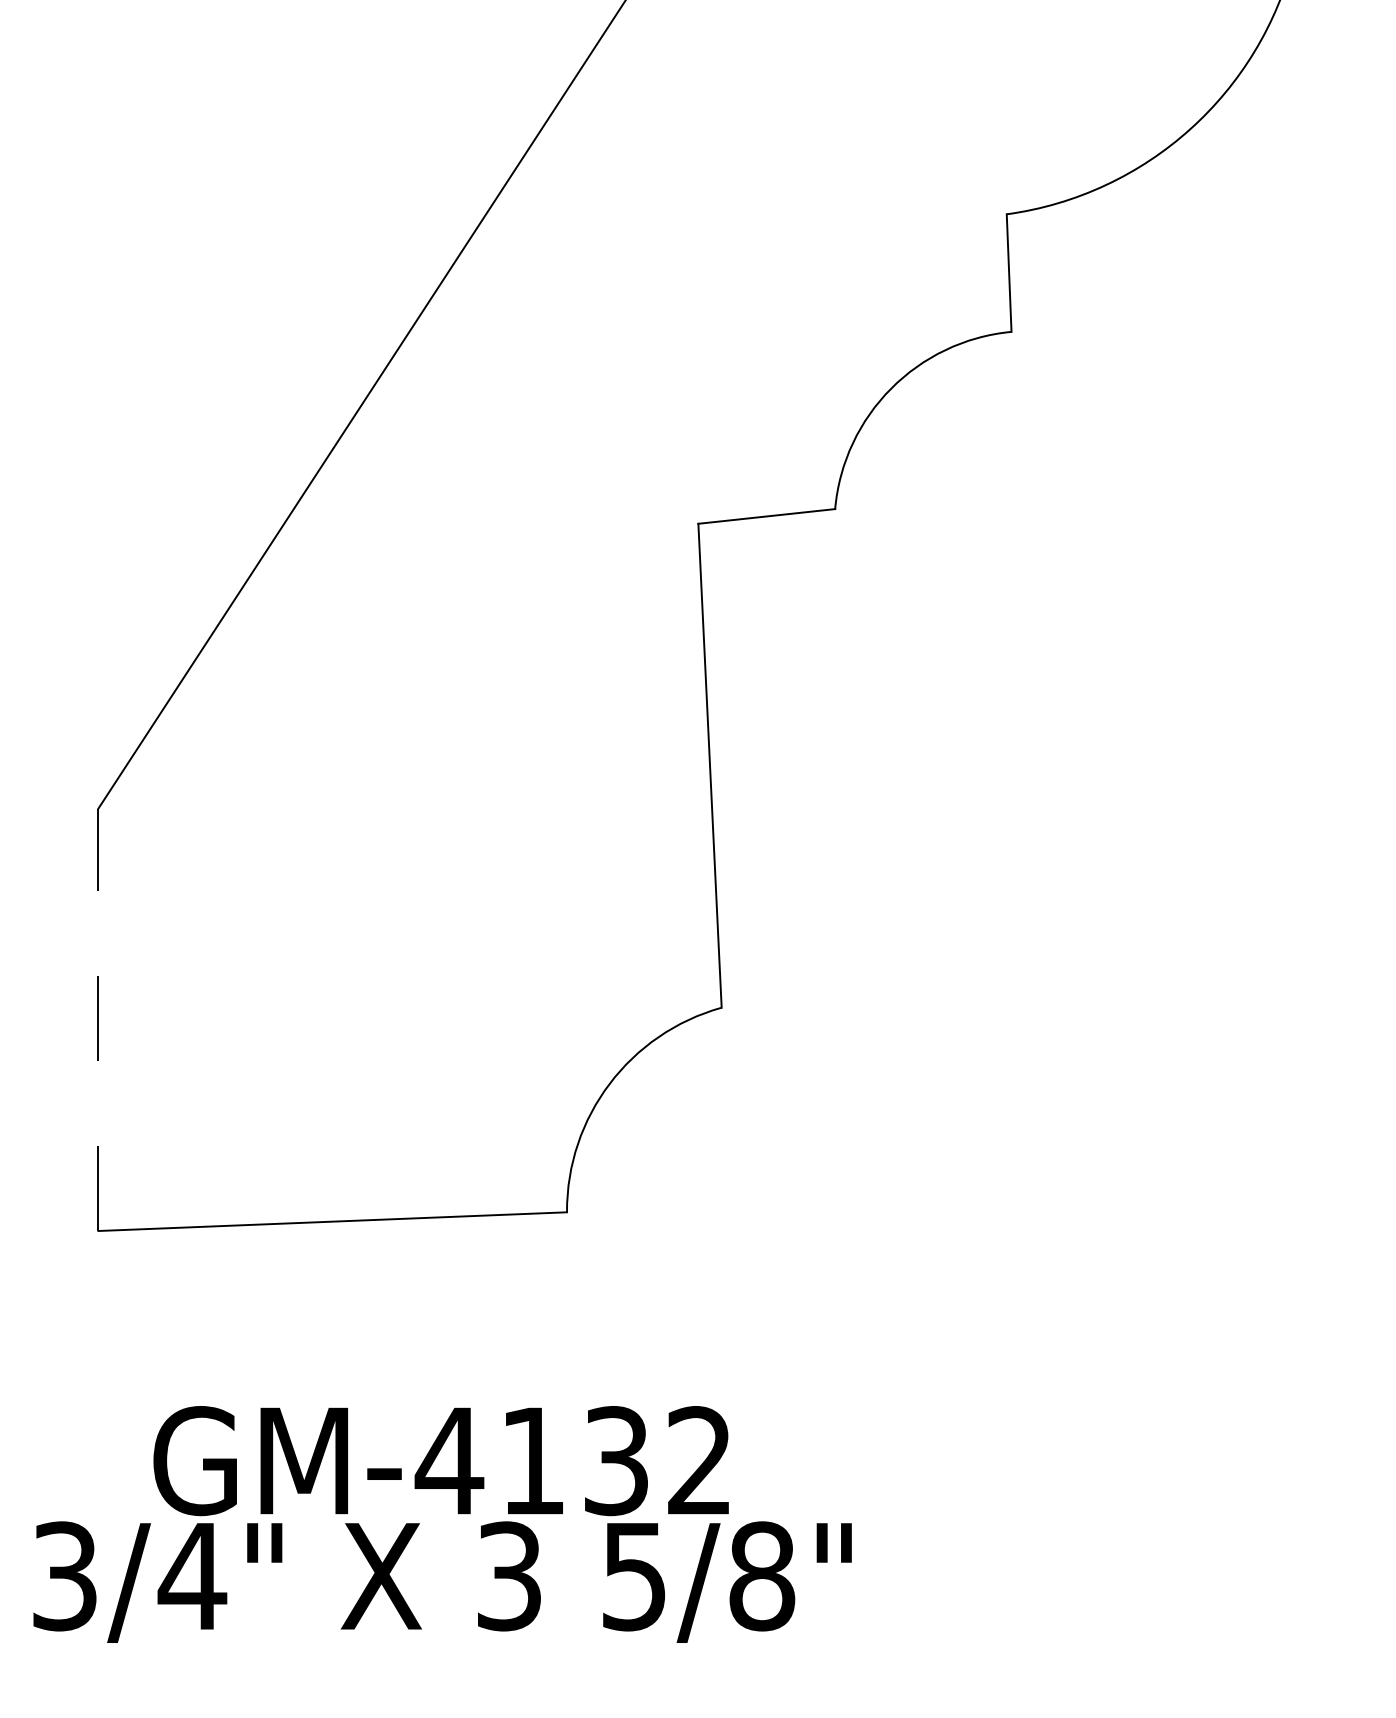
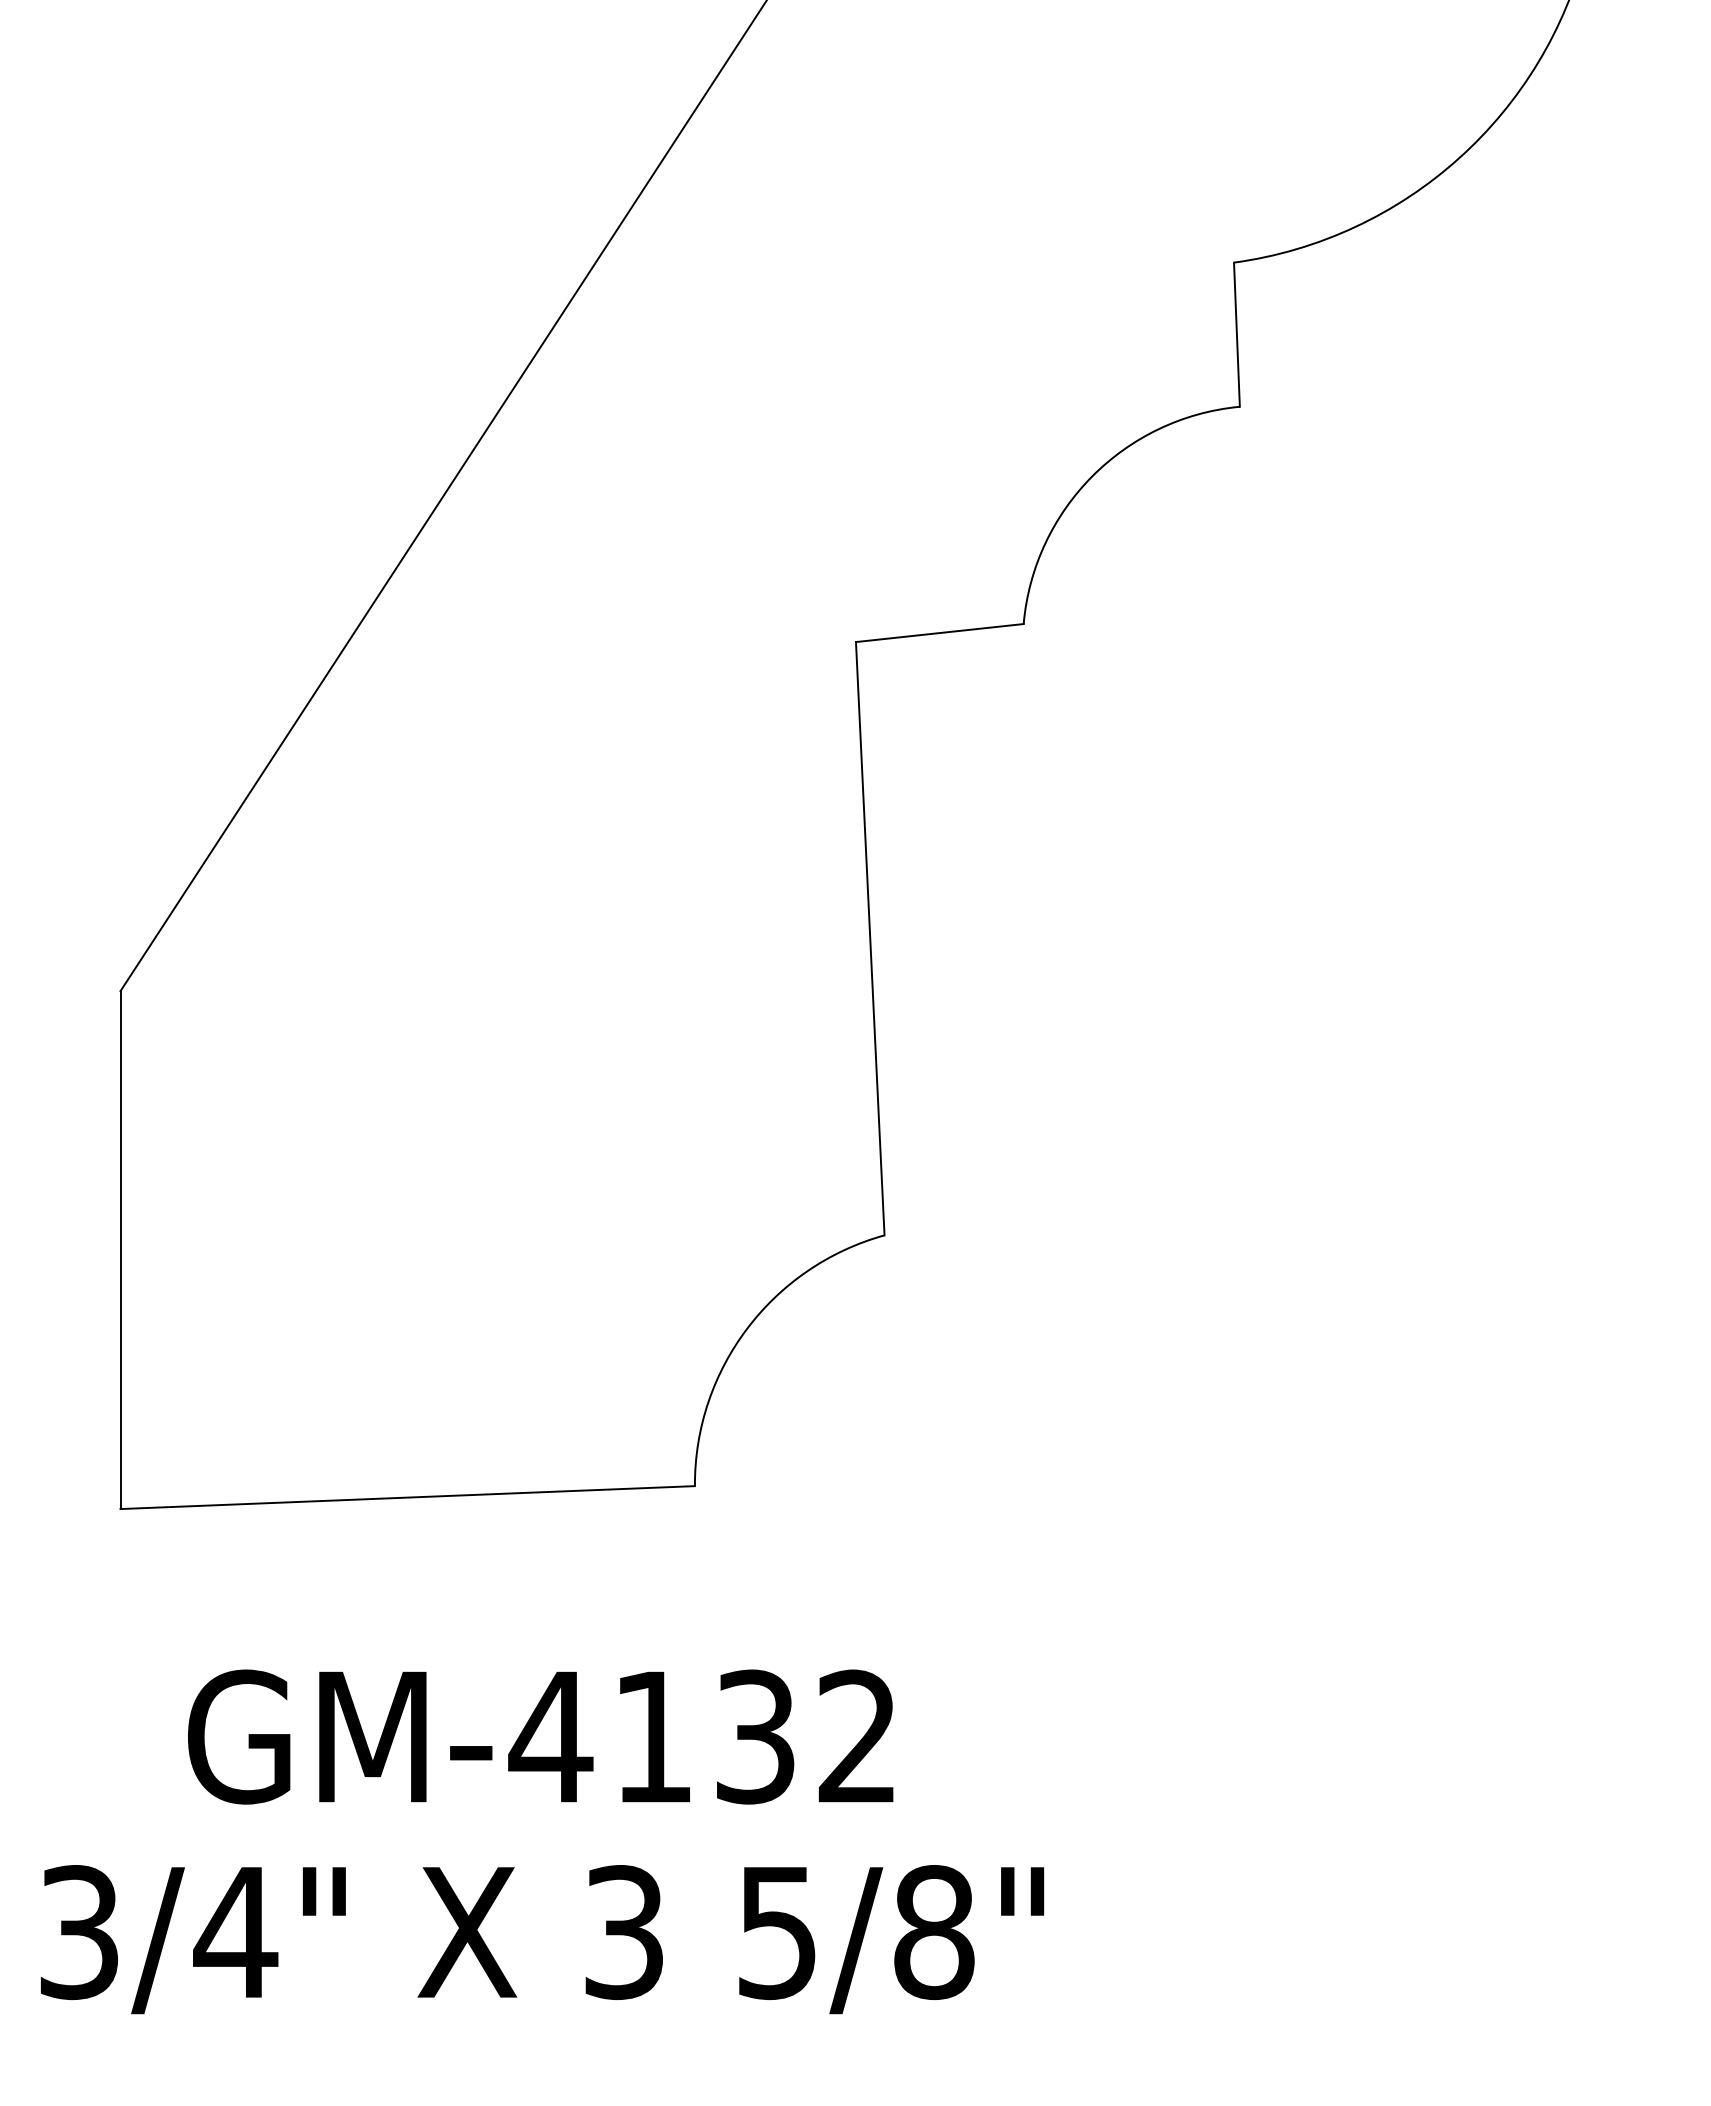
line: (98, 1020) -> (120, 1250), dashed -> solid
text: (441, 1460) -> (540, 1736), moved

